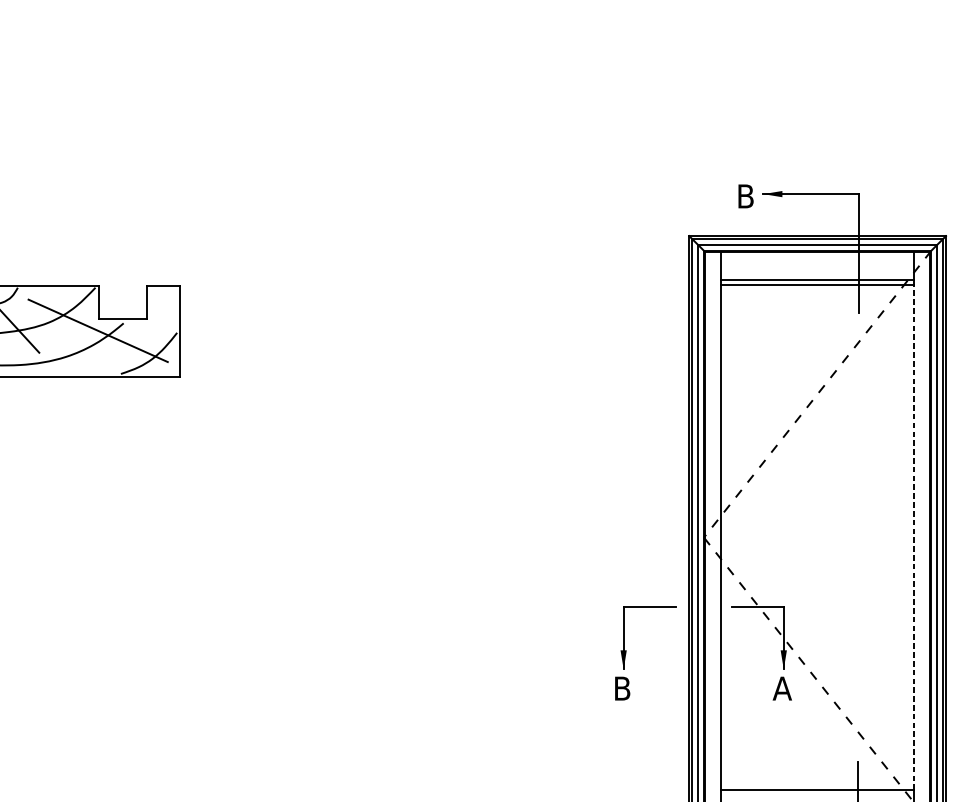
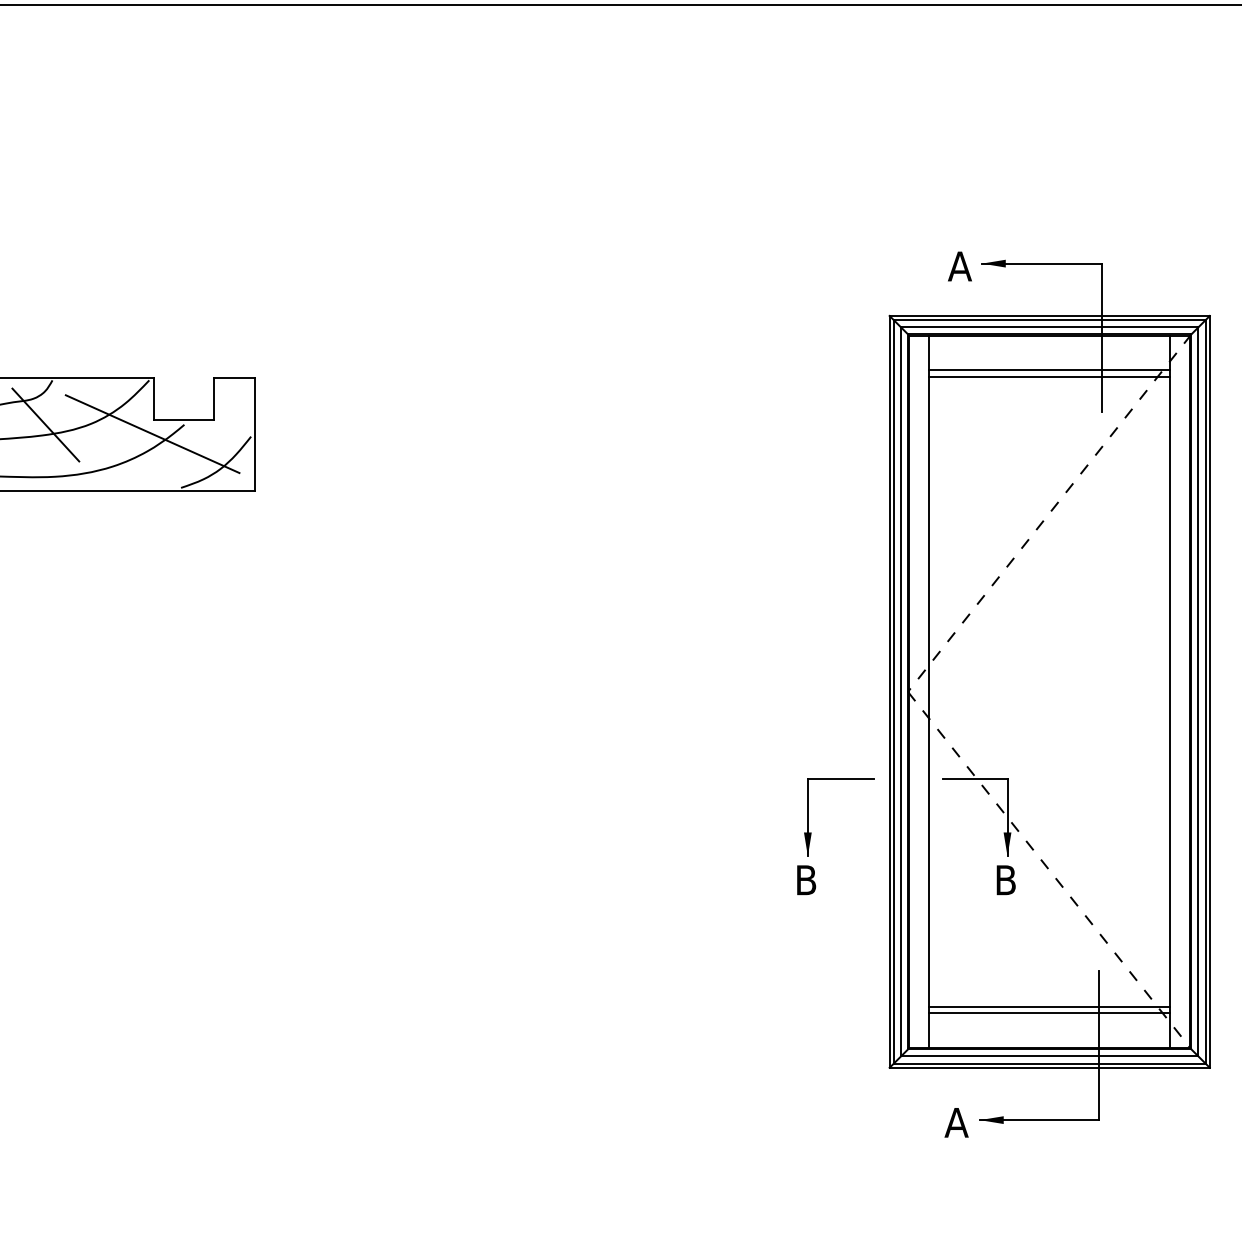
text: (745, 196) -> (959, 266), B -> A
line: (914, 537) -> (1170, 691), dashed -> solid
text: (782, 688) -> (1005, 880), A -> B
line: (817, 795) -> (1049, 1013), added

